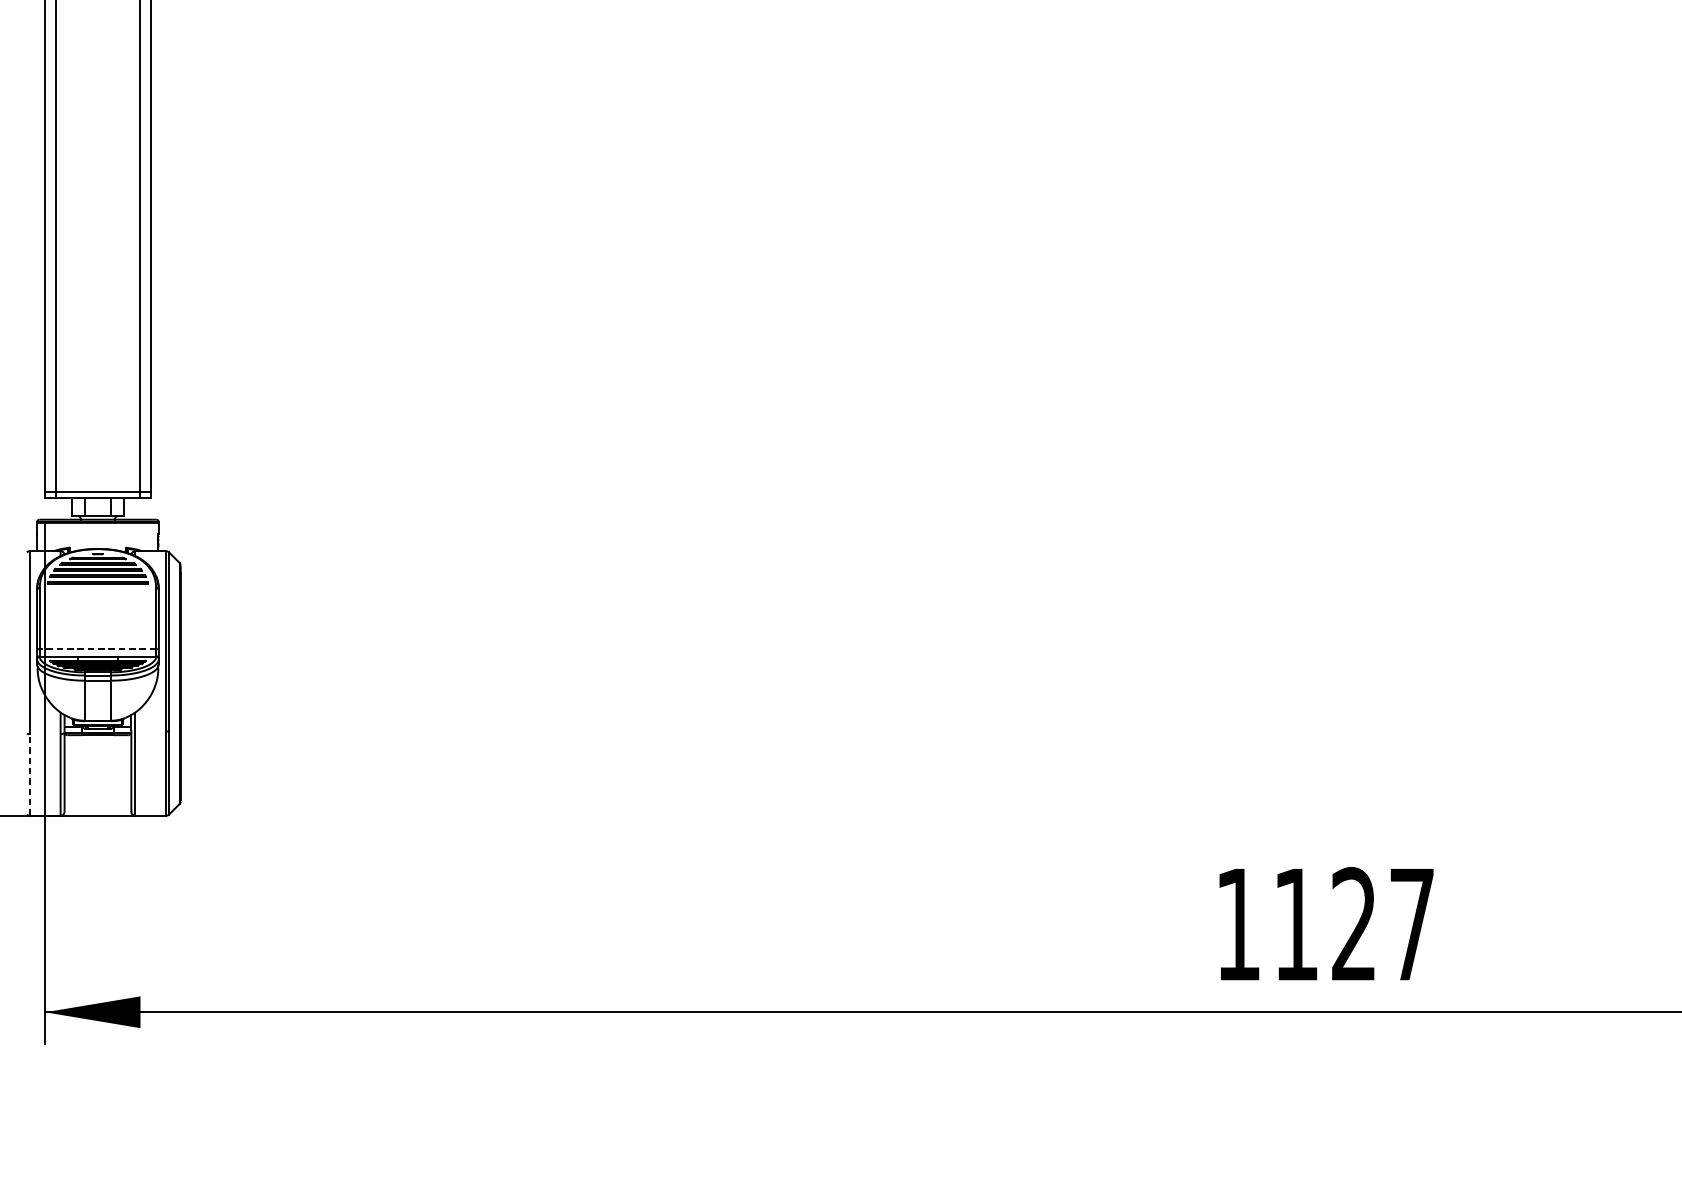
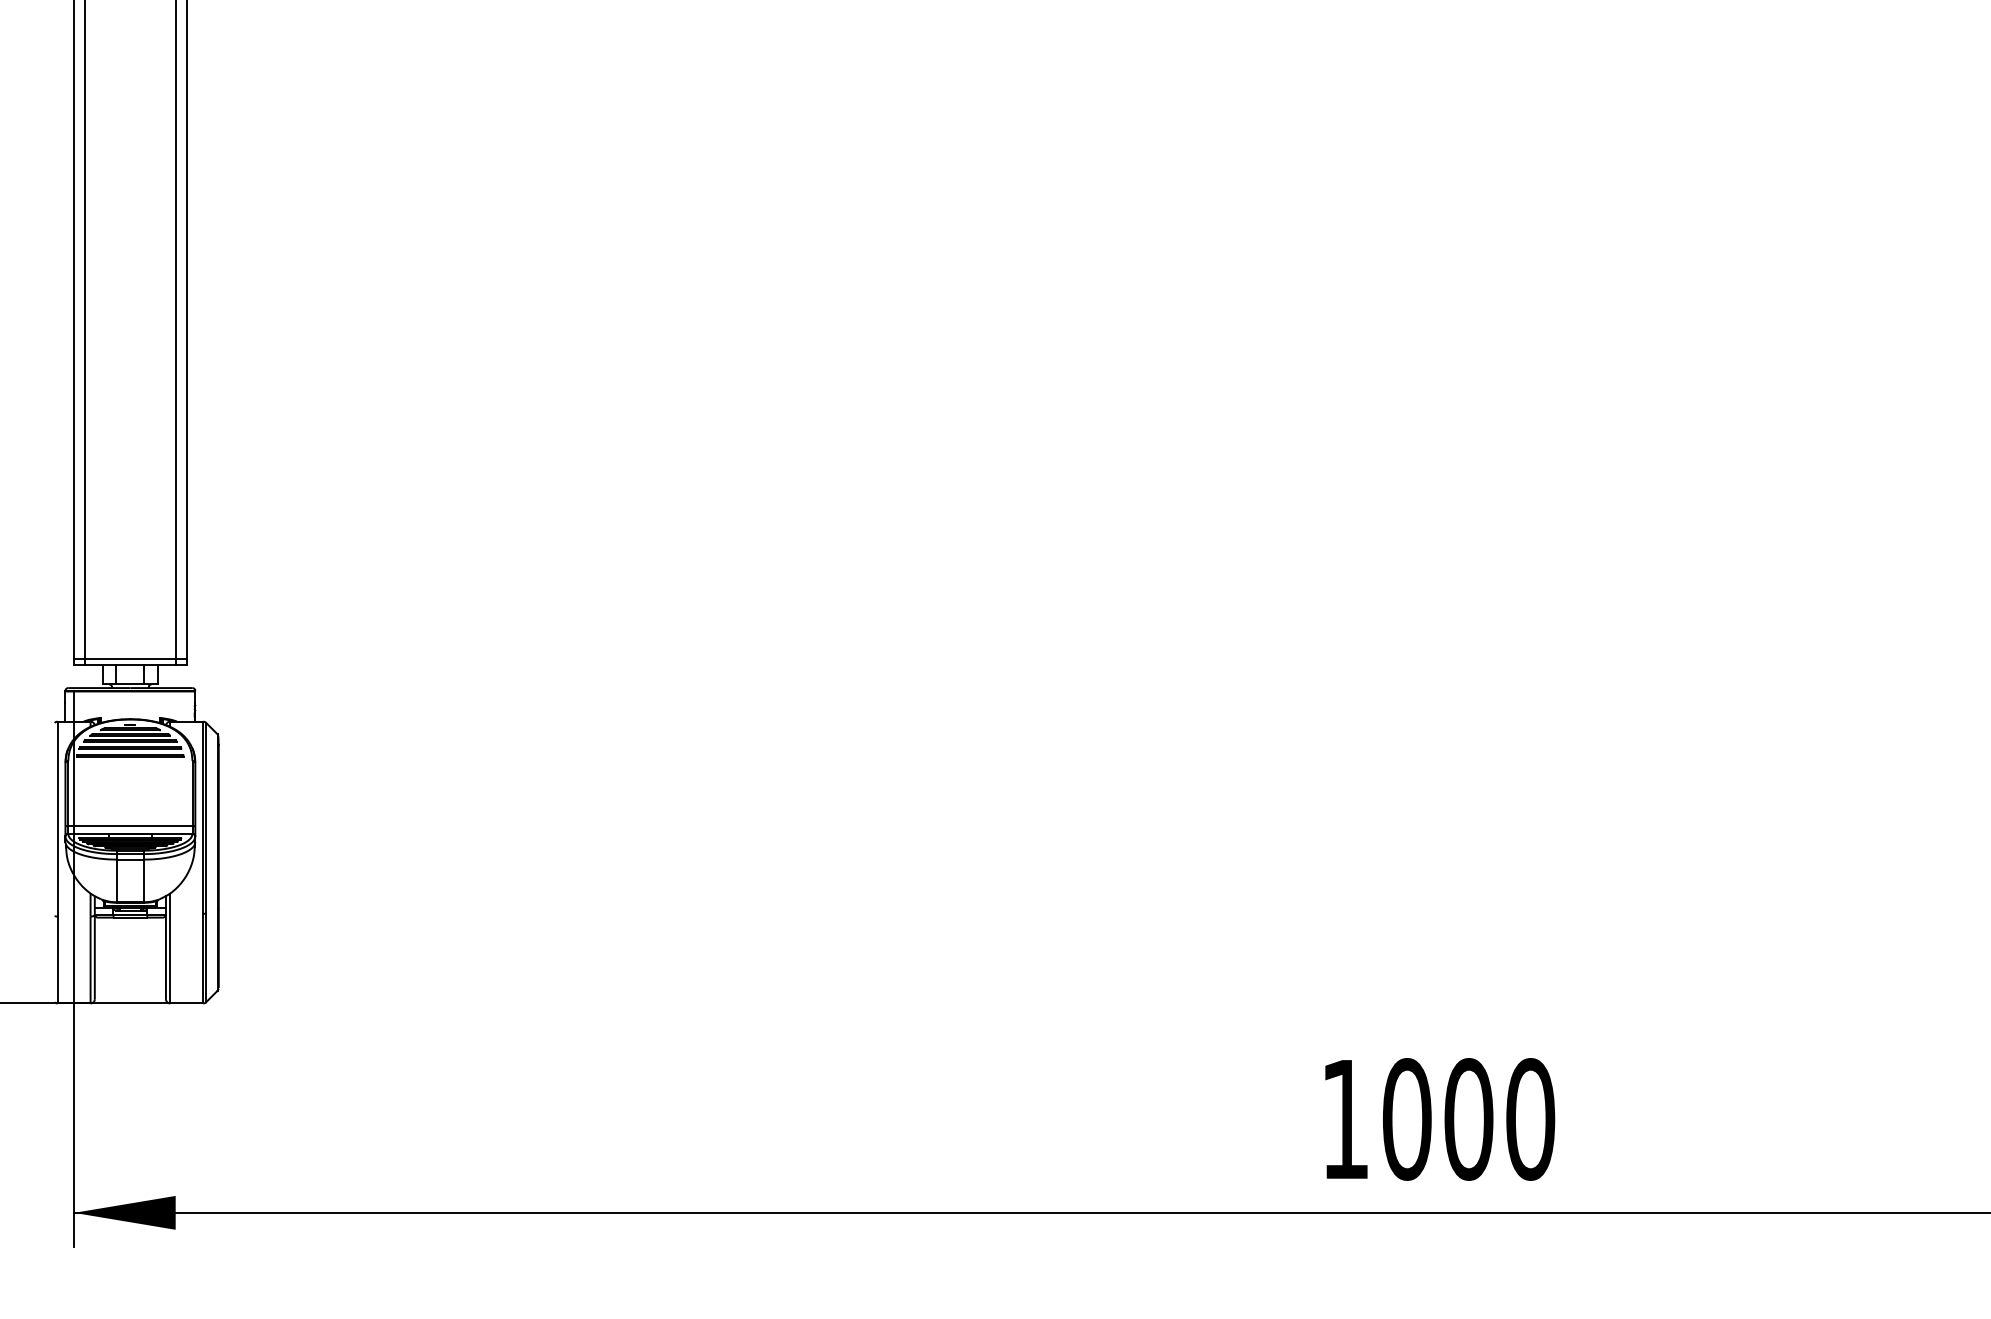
line: (97, 648) -> (129, 825), dashed -> solid
line: (29, 774) -> (57, 959), dashed -> solid
text: (1353, 924) -> (1468, 1119), 1127 -> 1000

